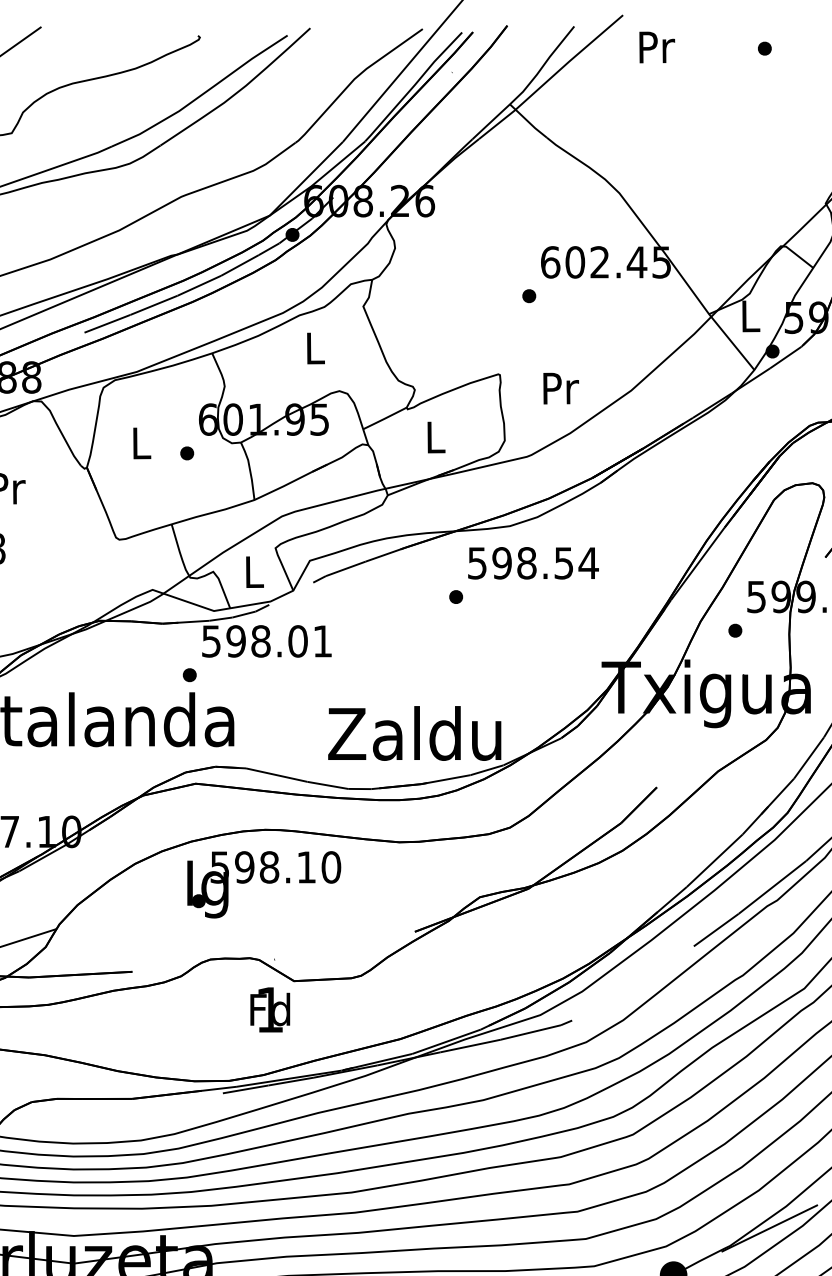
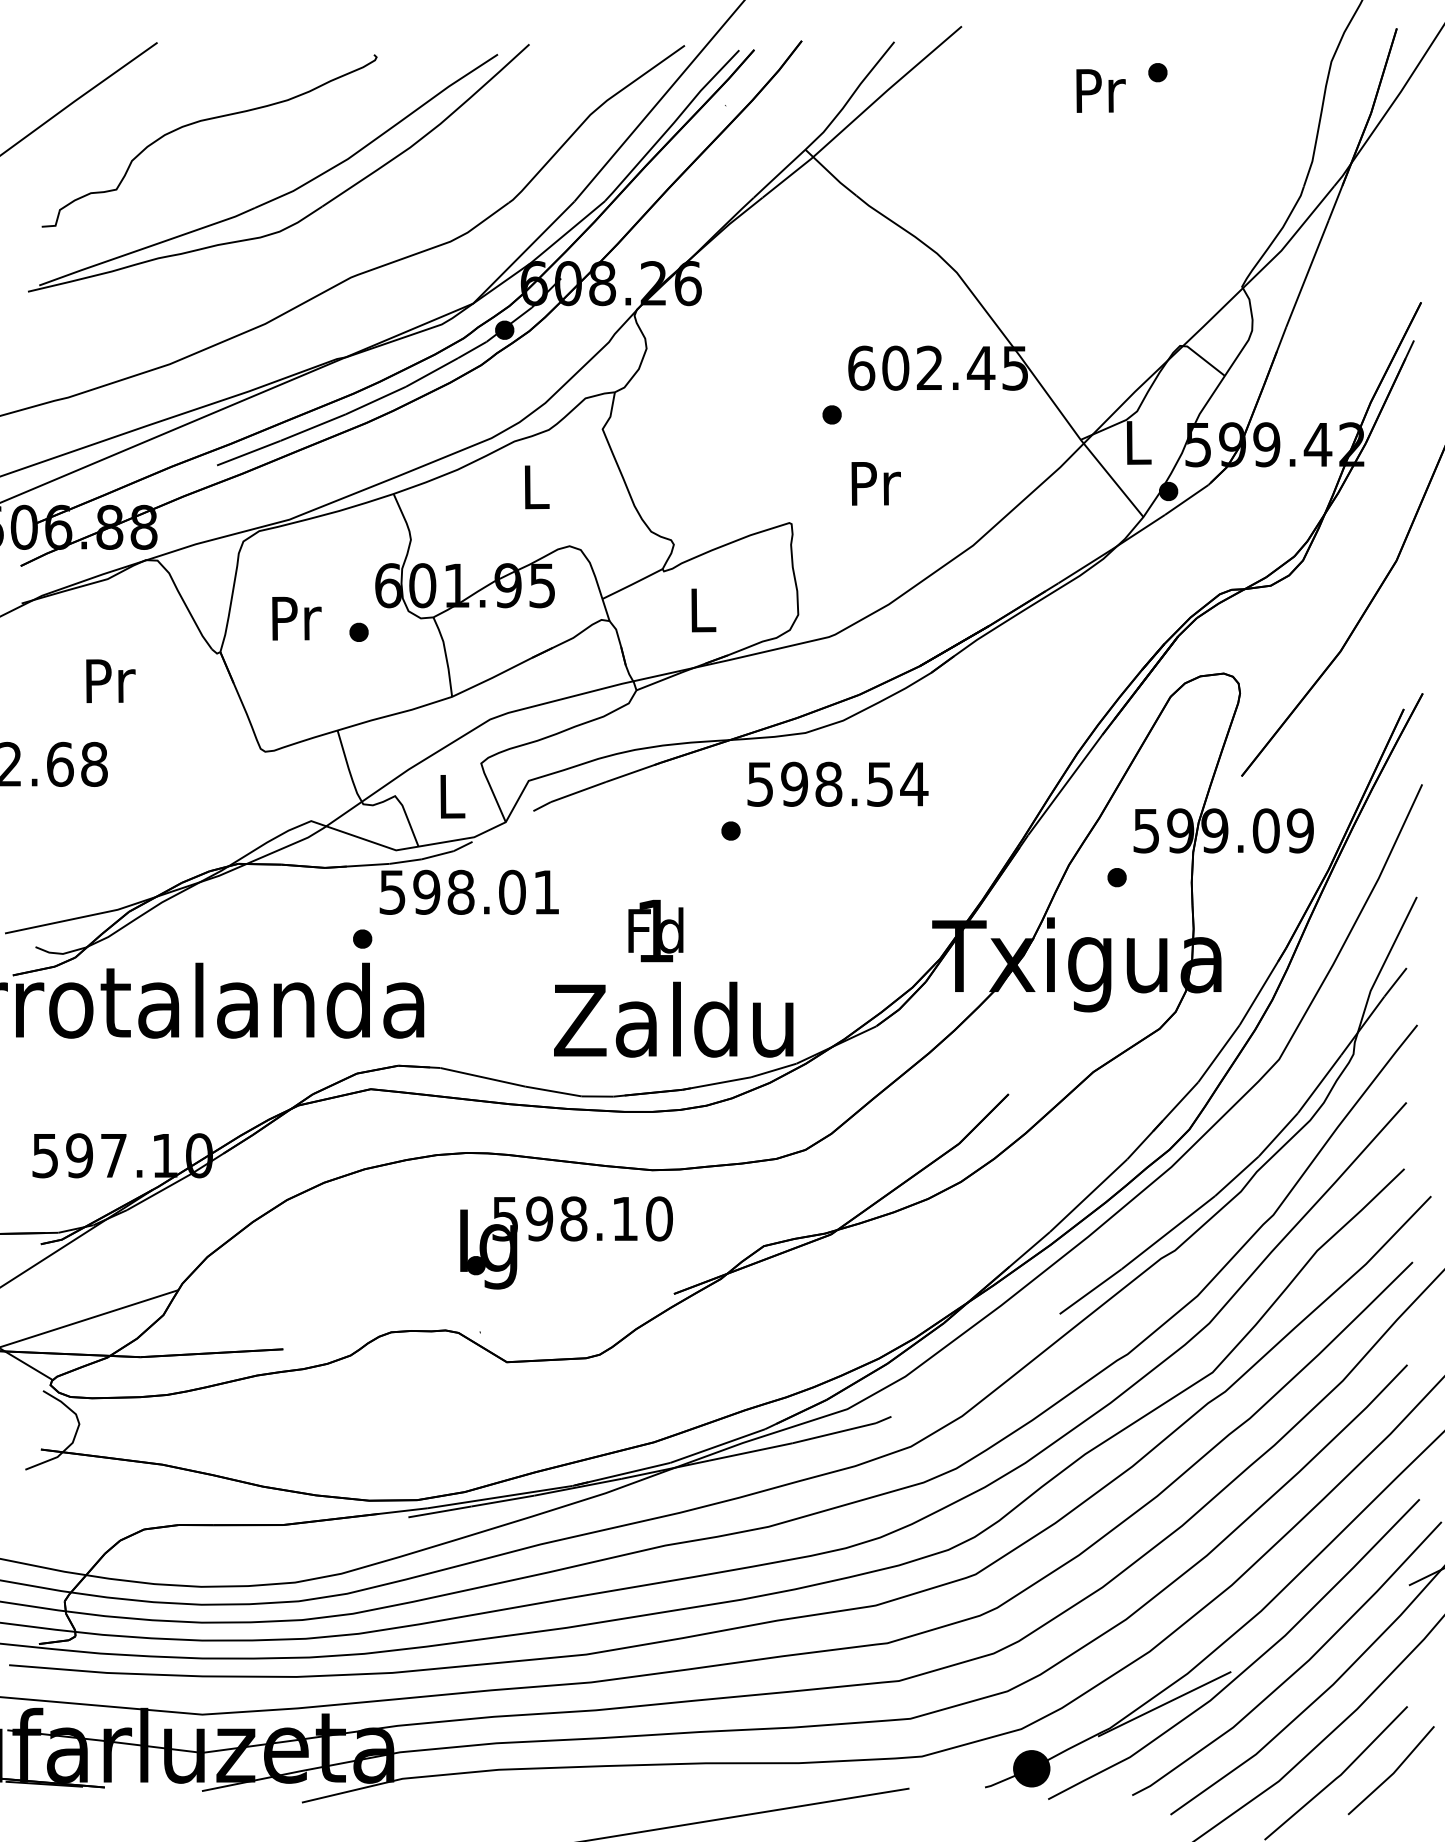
text: (656, 47) -> (1100, 90), moved
text: (560, 388) -> (875, 483), moved
text: (141, 443) -> (296, 618), L -> Pr
text: (264, 884) -> (566, 1242), moved
text: (269, 1009) -> (655, 930), moved

